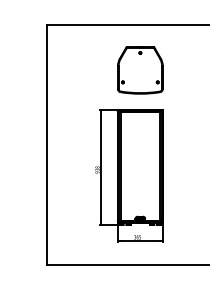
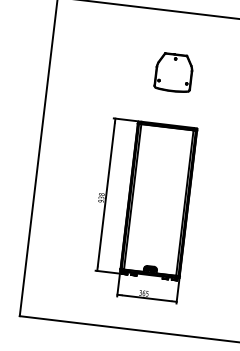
part: (140, 70) -> (174, 72), size x0.6

